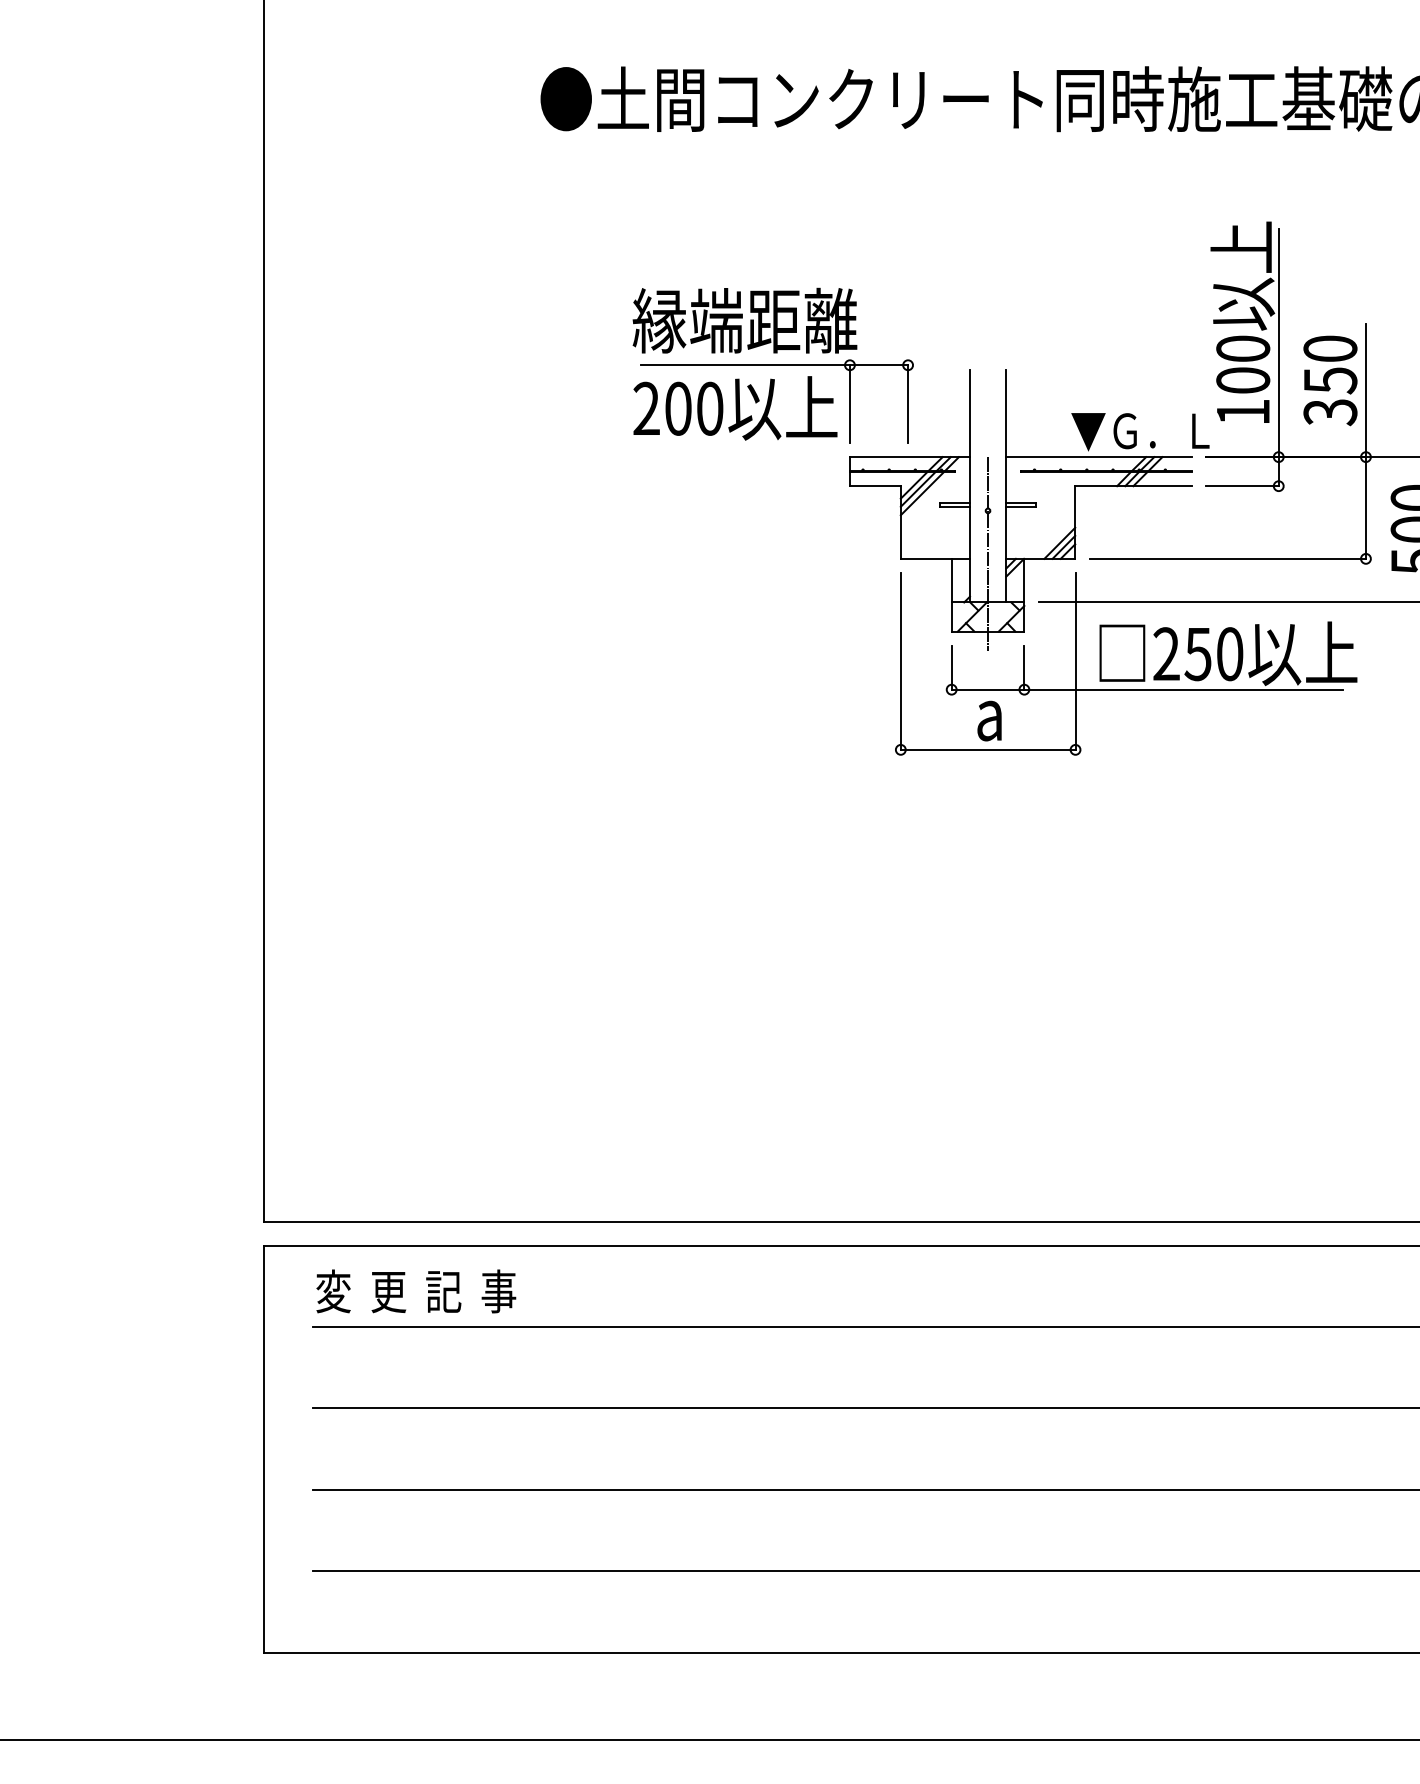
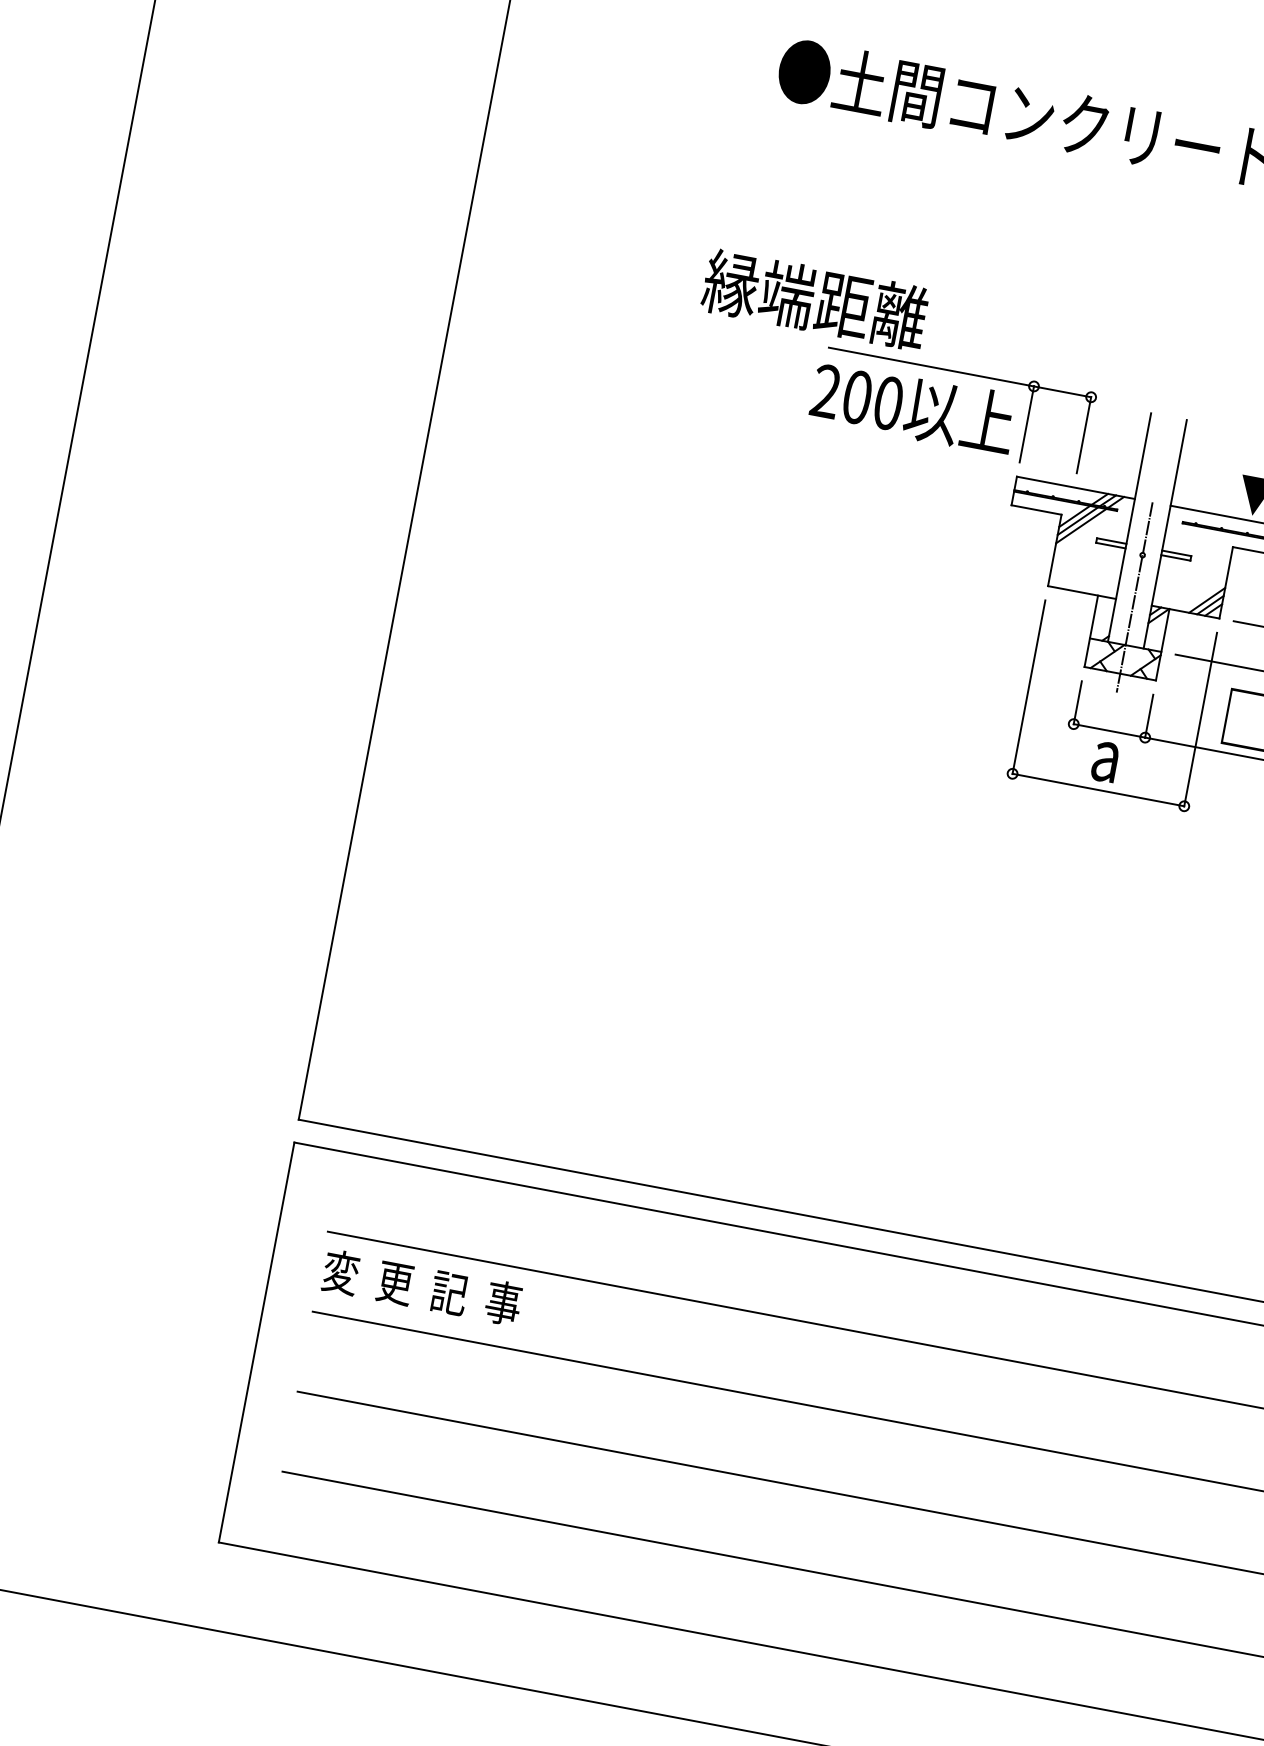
text: (744, 320) -> (814, 299), moved
text: (416, 1291) -> (422, 1287), moved

